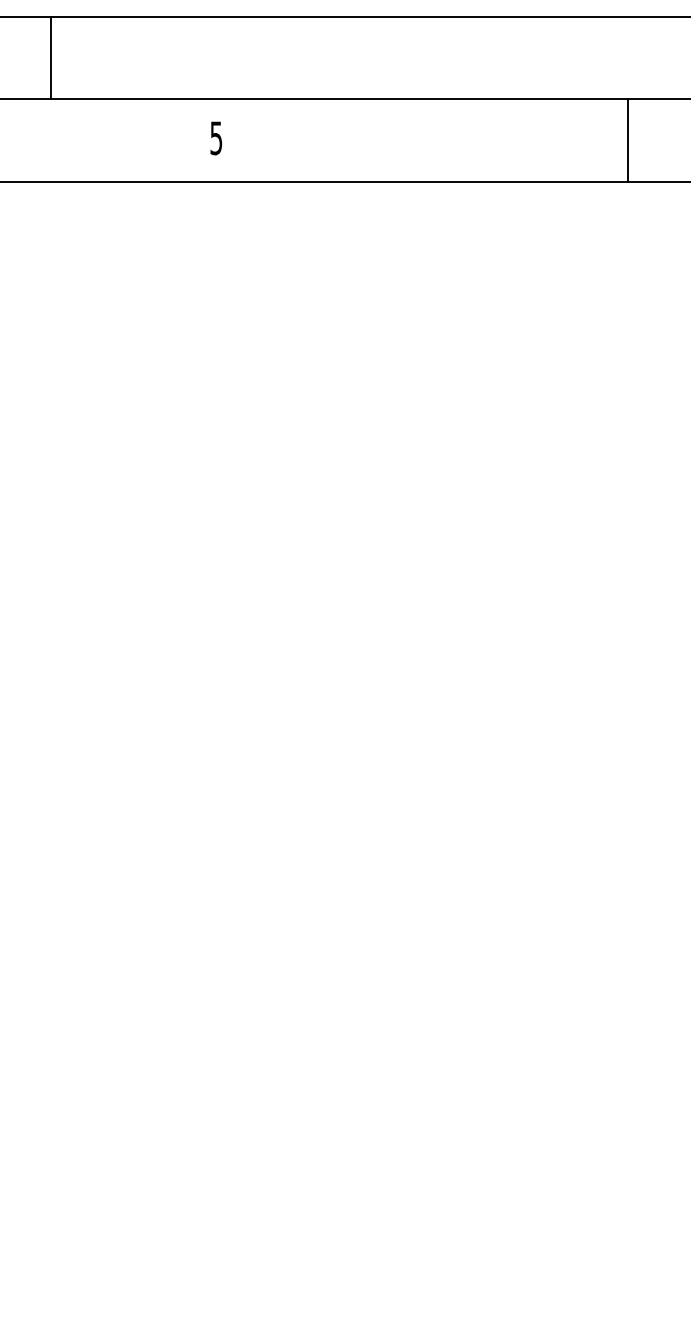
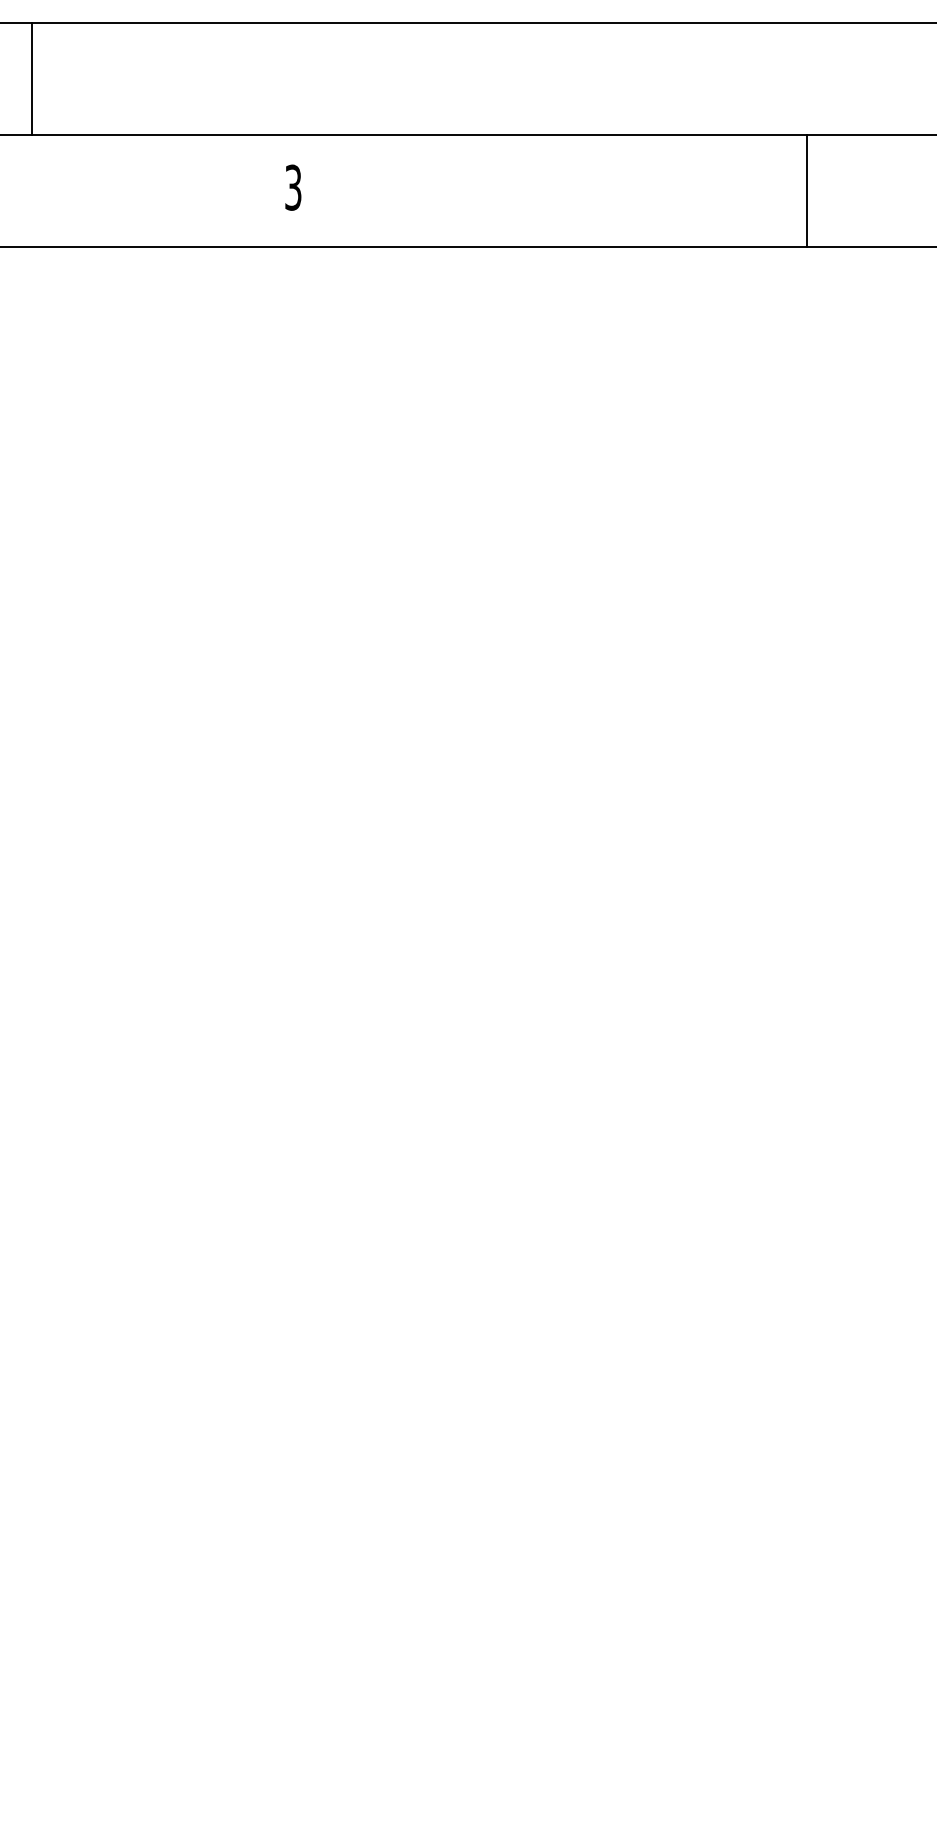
line: (50, 57) -> (31, 78), moved
text: (216, 137) -> (293, 186), 5 -> 3
line: (628, 140) -> (807, 190), moved

